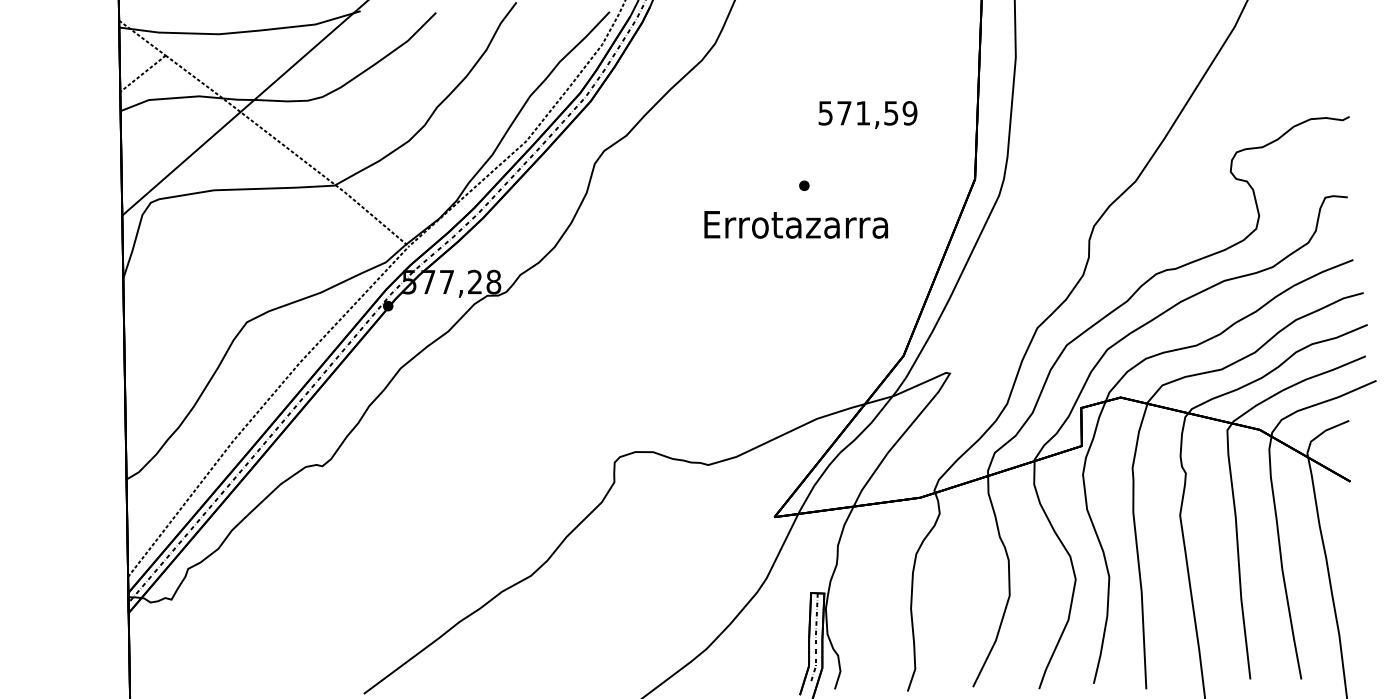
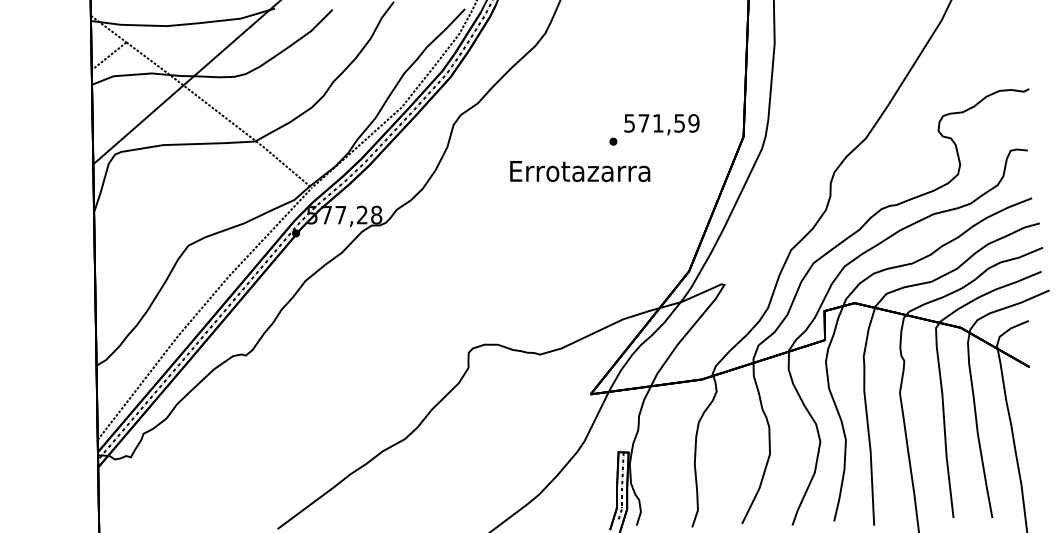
text: (867, 114) -> (661, 124), moved
text: (796, 224) -> (580, 171), moved

